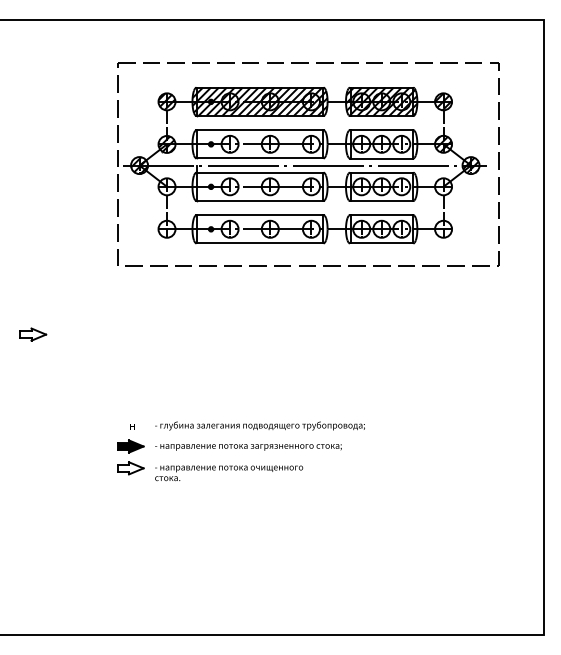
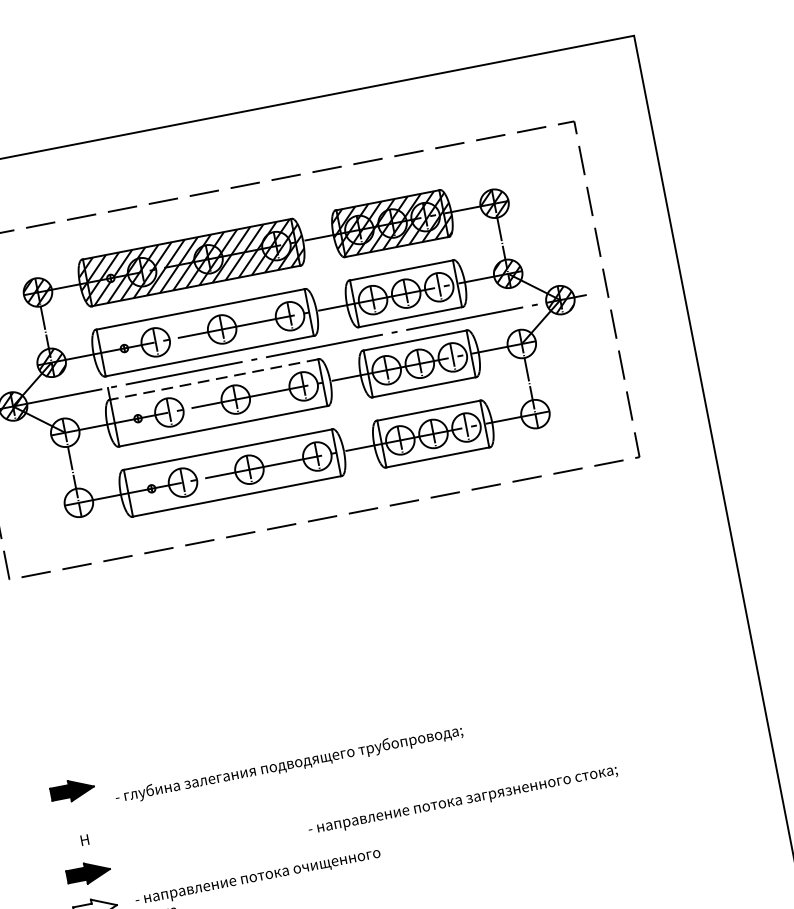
line: (259, 172) -> (213, 379), solid -> dashed
part: (130, 396) -> (72, 790), added
text: (259, 425) -> (288, 764), moved
text: (248, 447) -> (463, 802), moved

